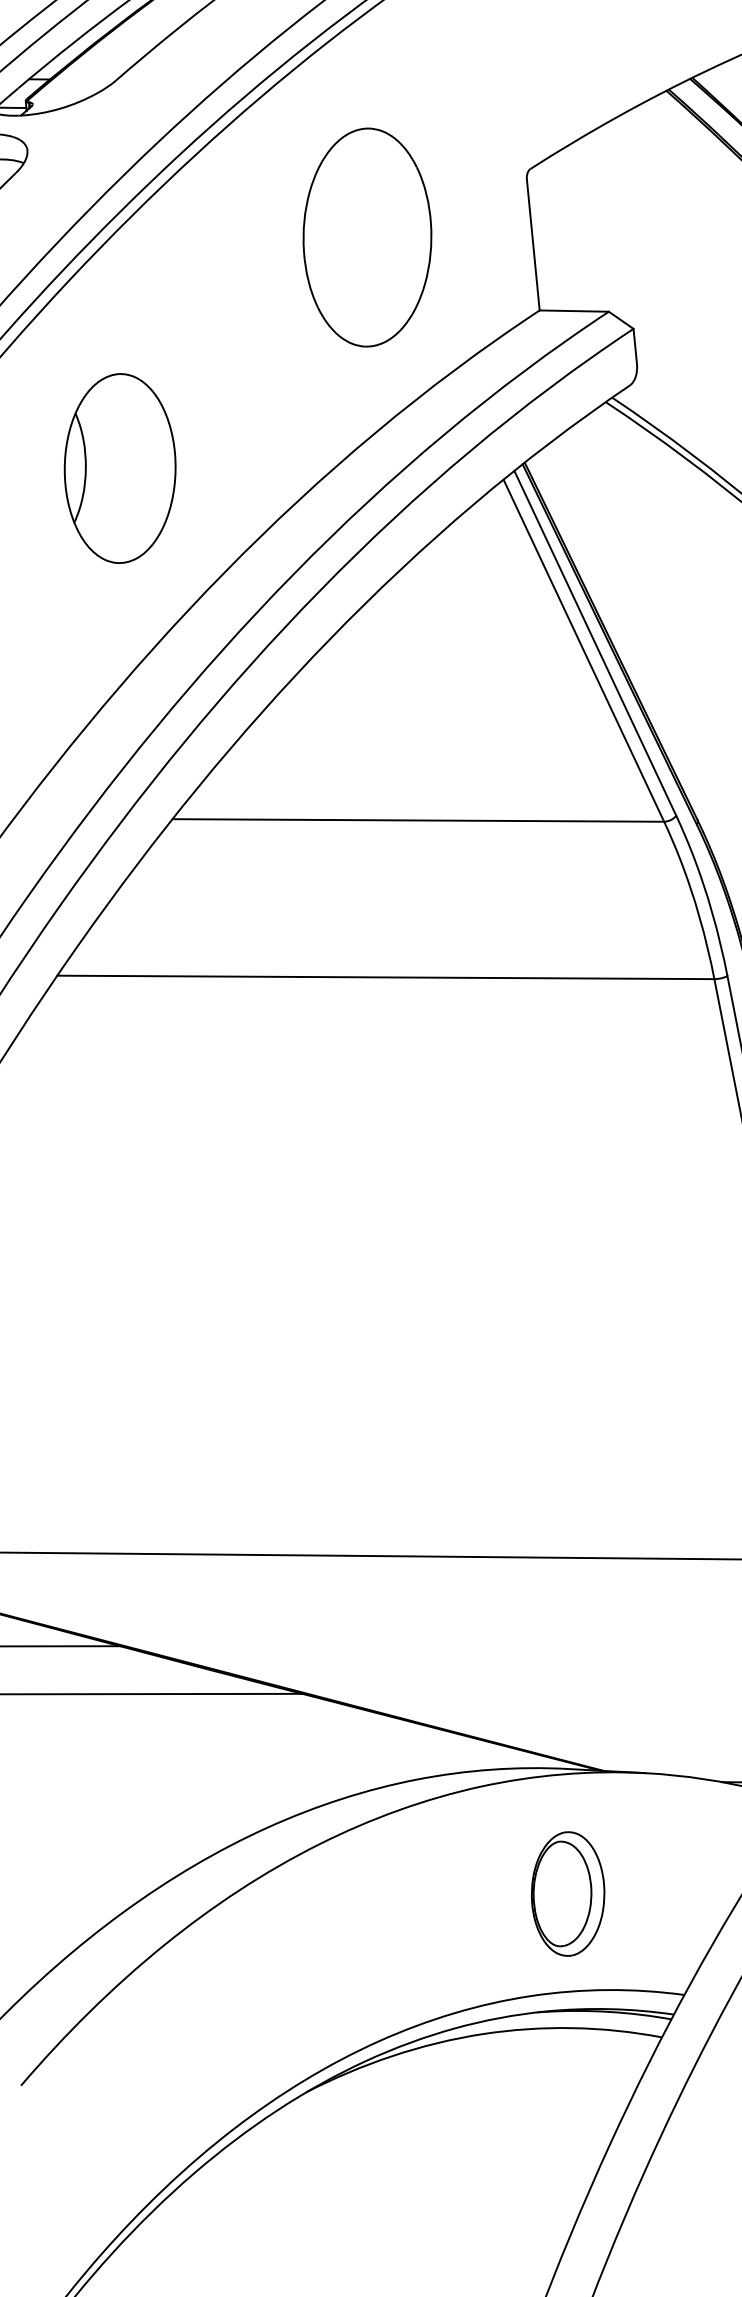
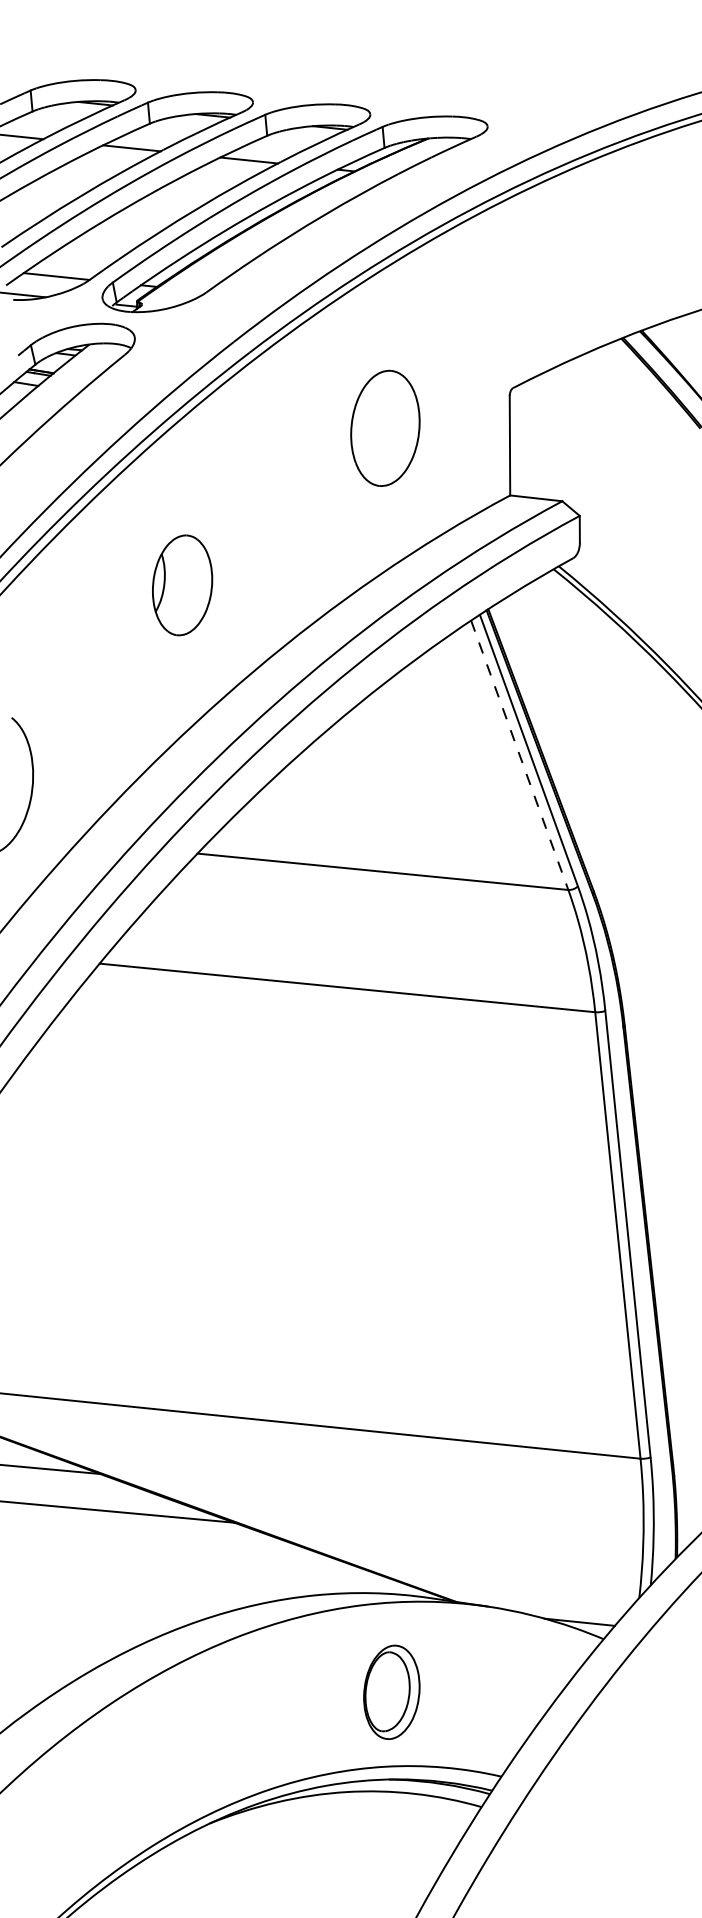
part: (367, 237) -> (385, 428), size x0.7
part: (120, 468) -> (182, 585), size x0.7
line: (583, 651) -> (519, 755), solid -> dashed
part: (567, 1892) -> (391, 1691), moved

